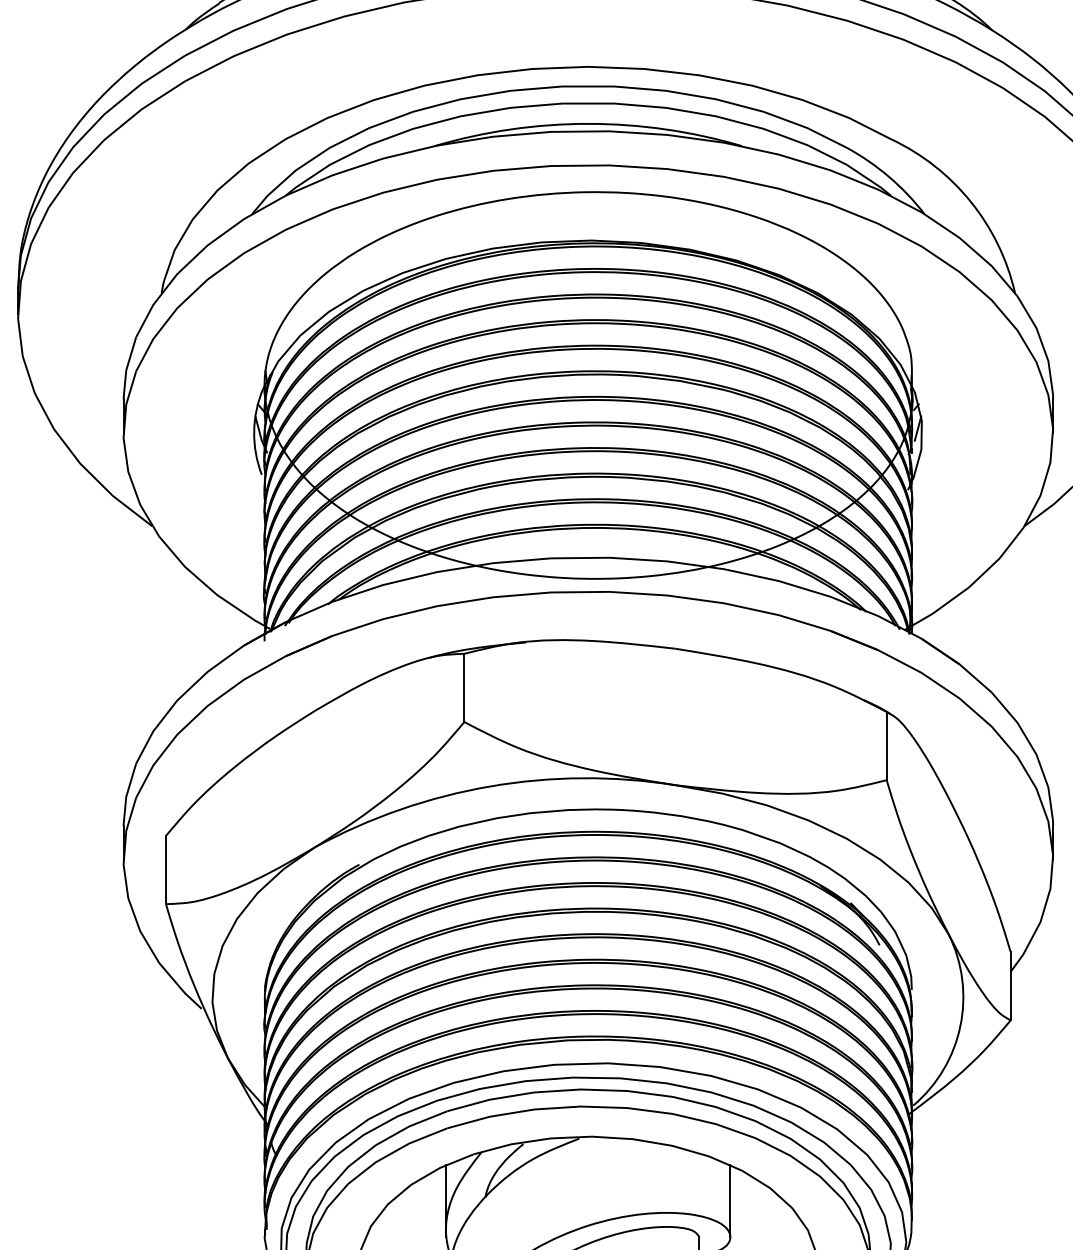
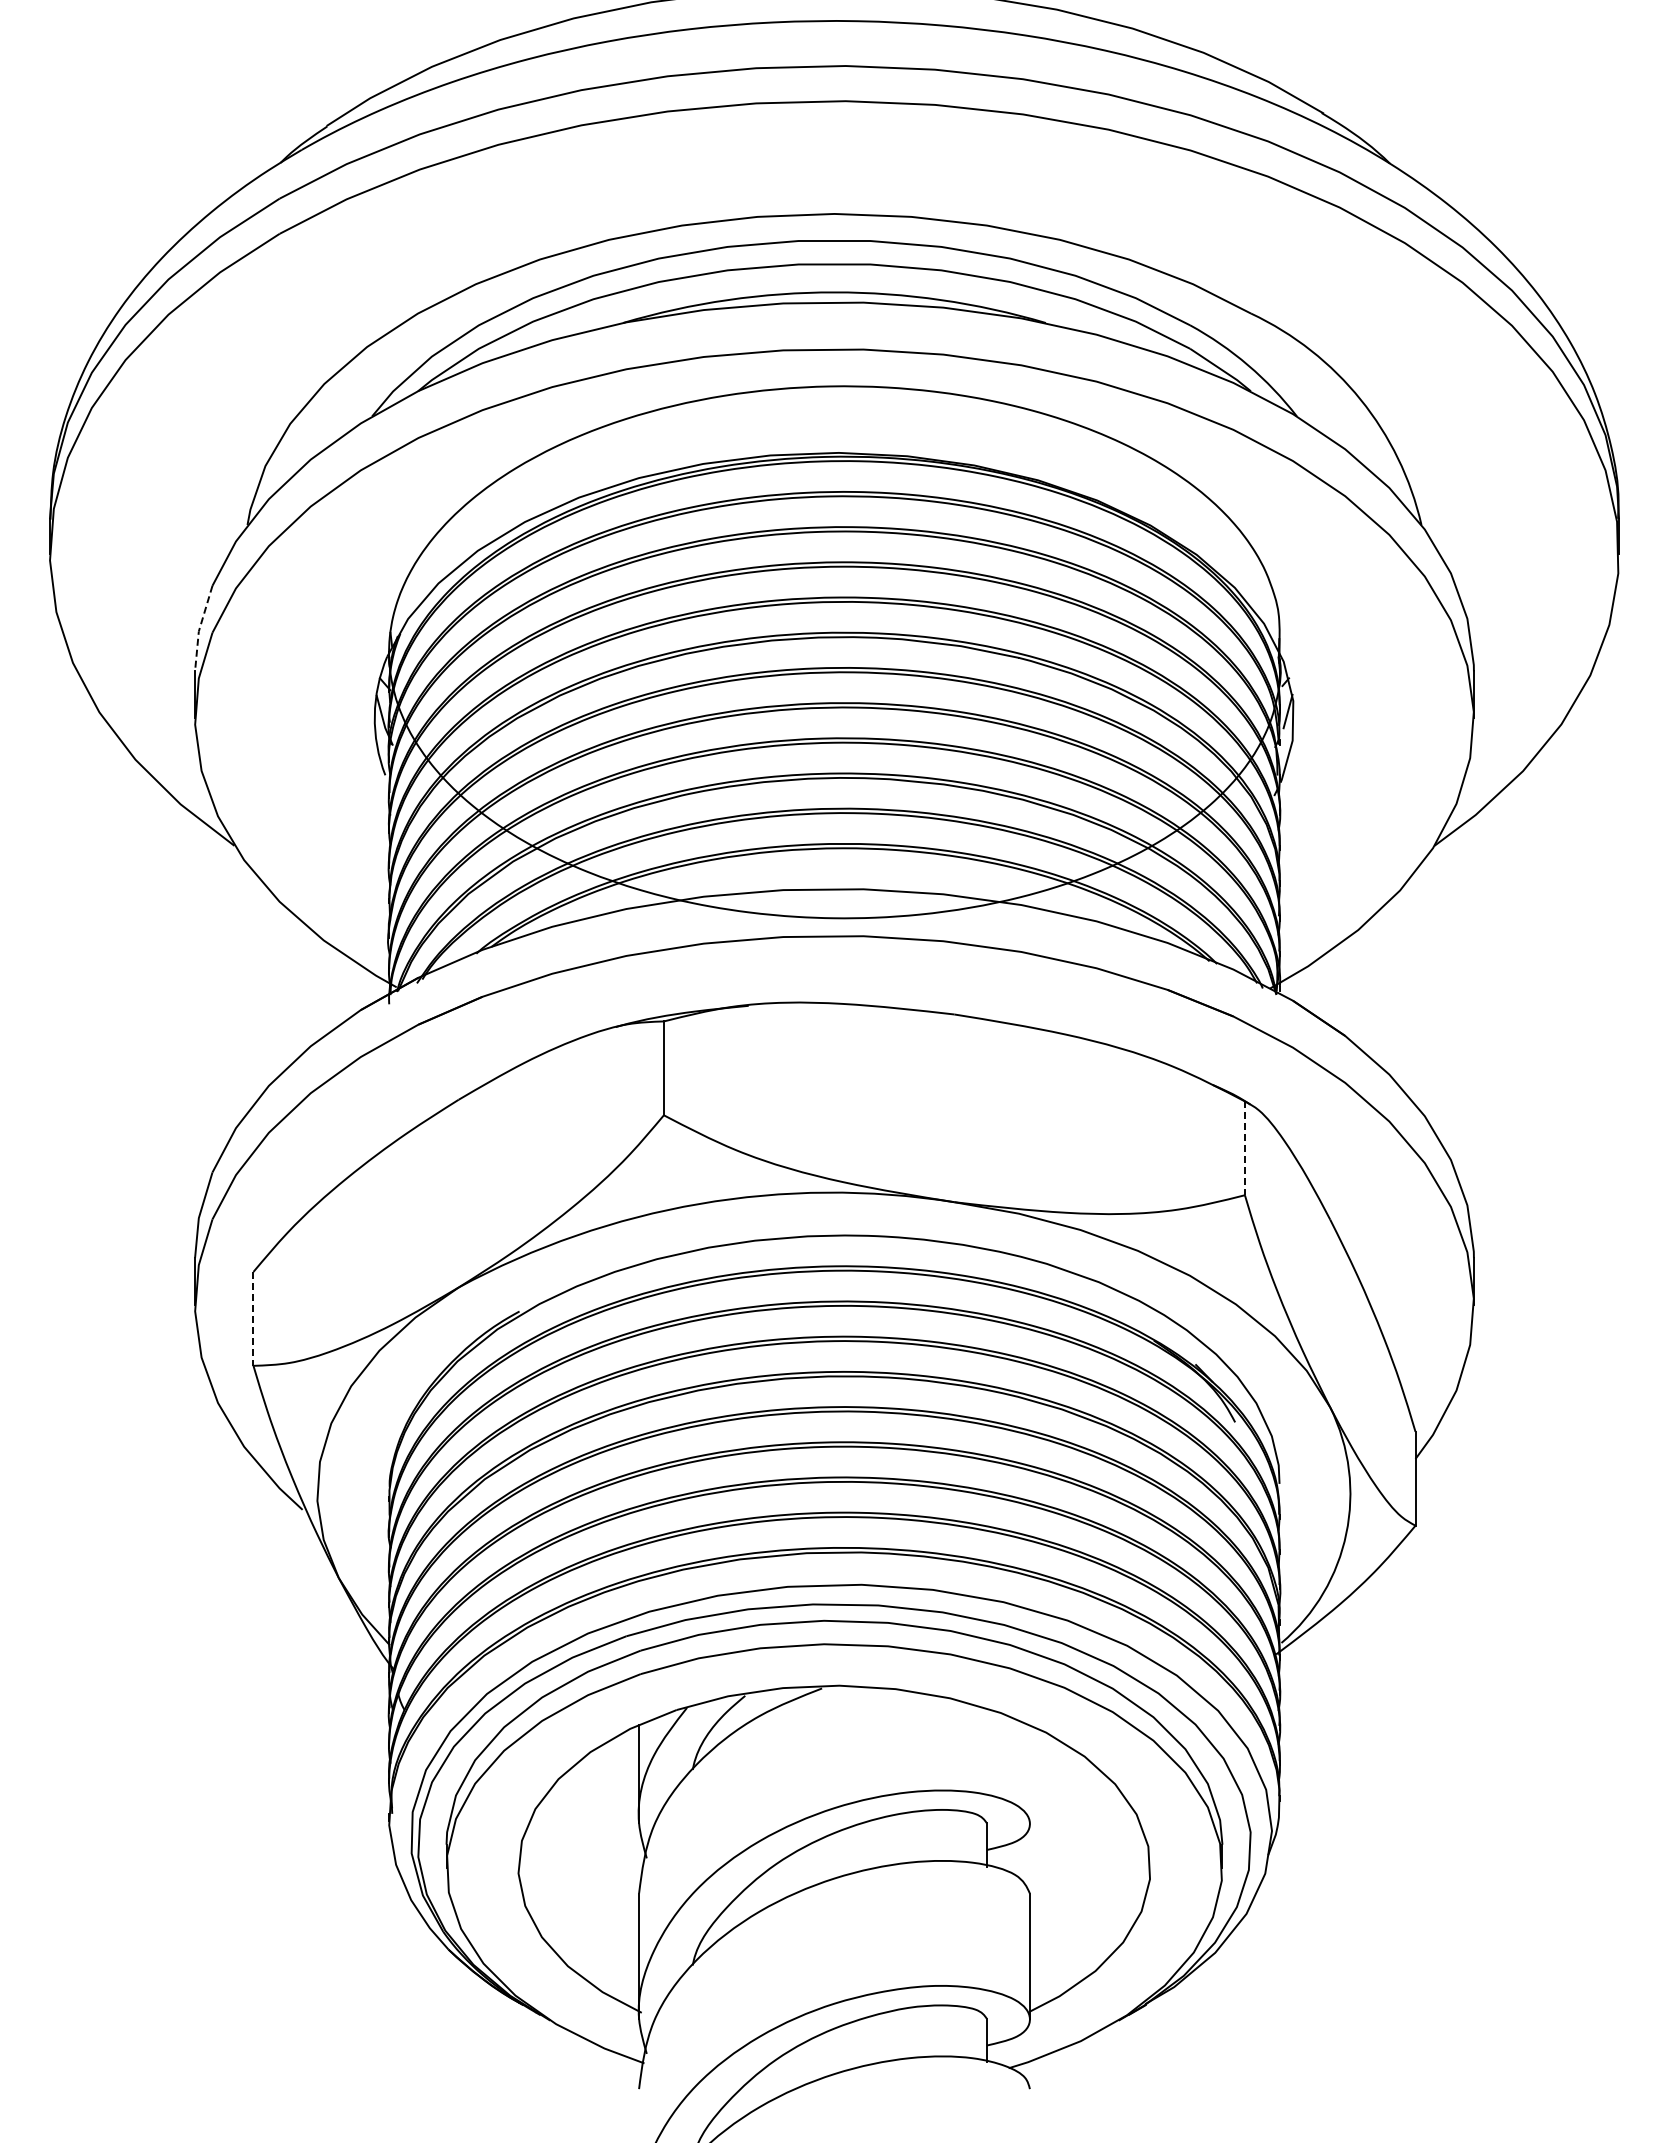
line: (126, 368) -> (199, 628), solid -> dashed
line: (886, 746) -> (1244, 1148), solid -> dashed
line: (166, 869) -> (253, 1318), solid -> dashed
line: (730, 1200) -> (1029, 1773), removed

